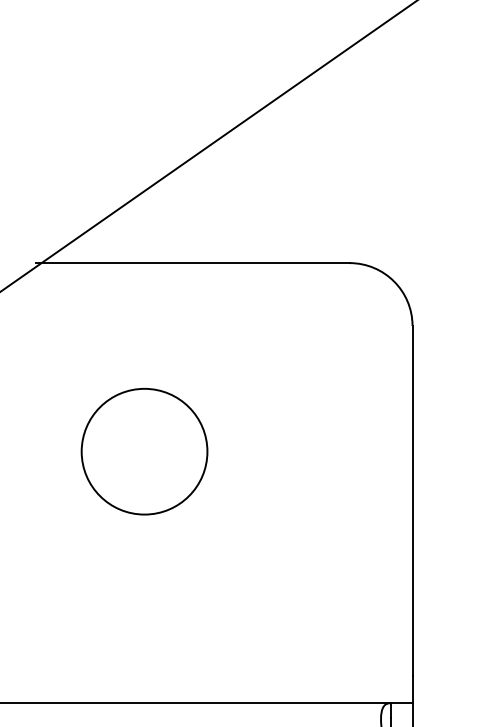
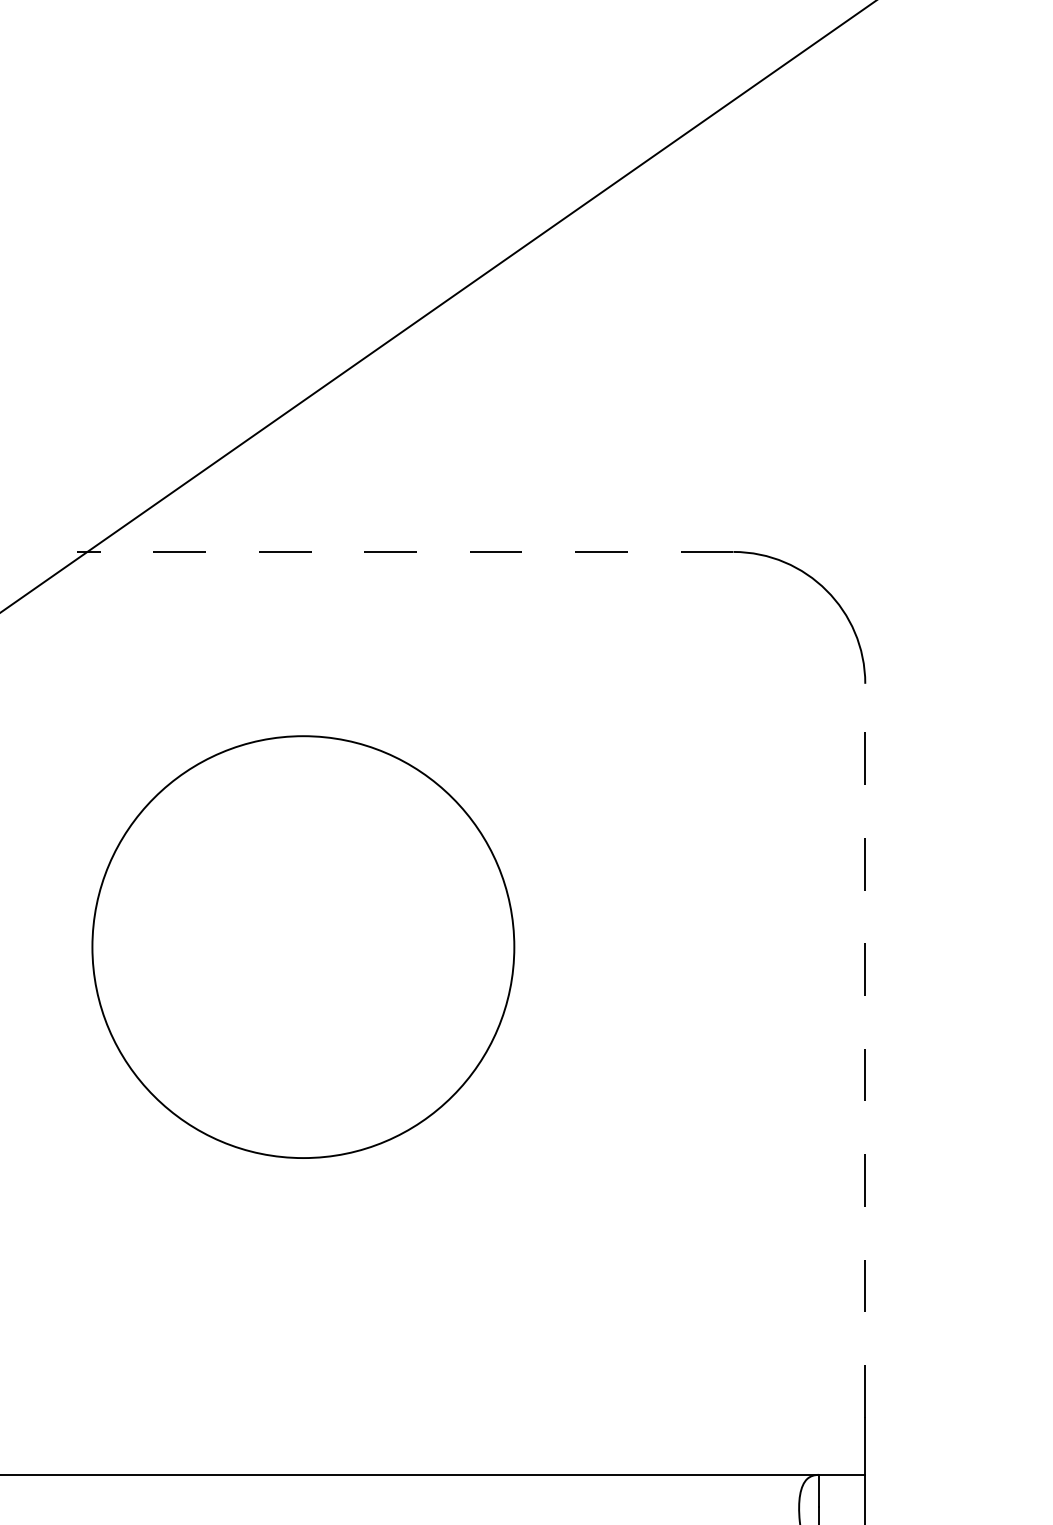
line: (193, 263) -> (405, 552), solid -> dashed
circle: (144, 451) -> (303, 947), size x1.6
line: (412, 500) -> (865, 1049), solid -> dashed

